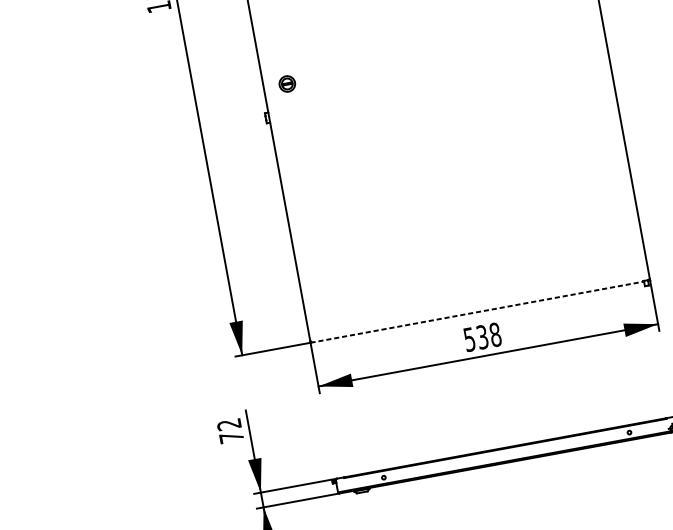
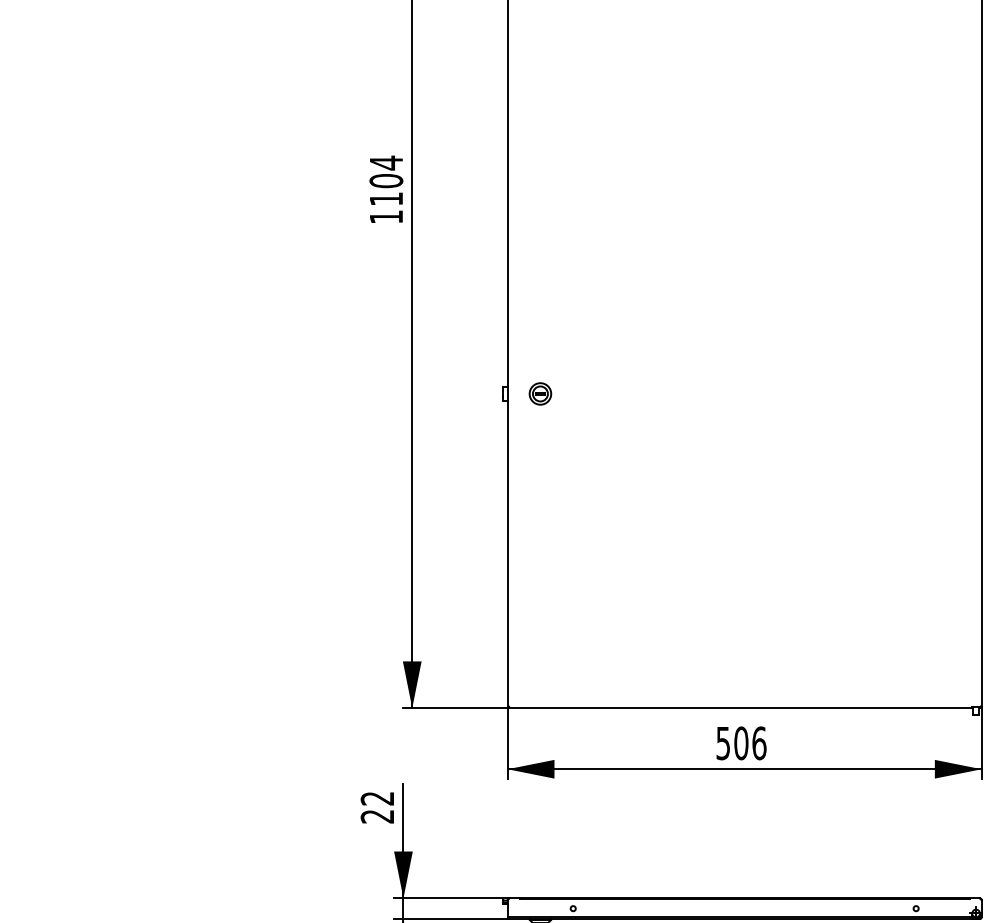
part: (287, 83) -> (540, 393), moved
line: (477, 312) -> (740, 708), dashed -> solid
text: (489, 336) -> (750, 743), 538 -> 506
text: (230, 437) -> (376, 816), 72 -> 22

